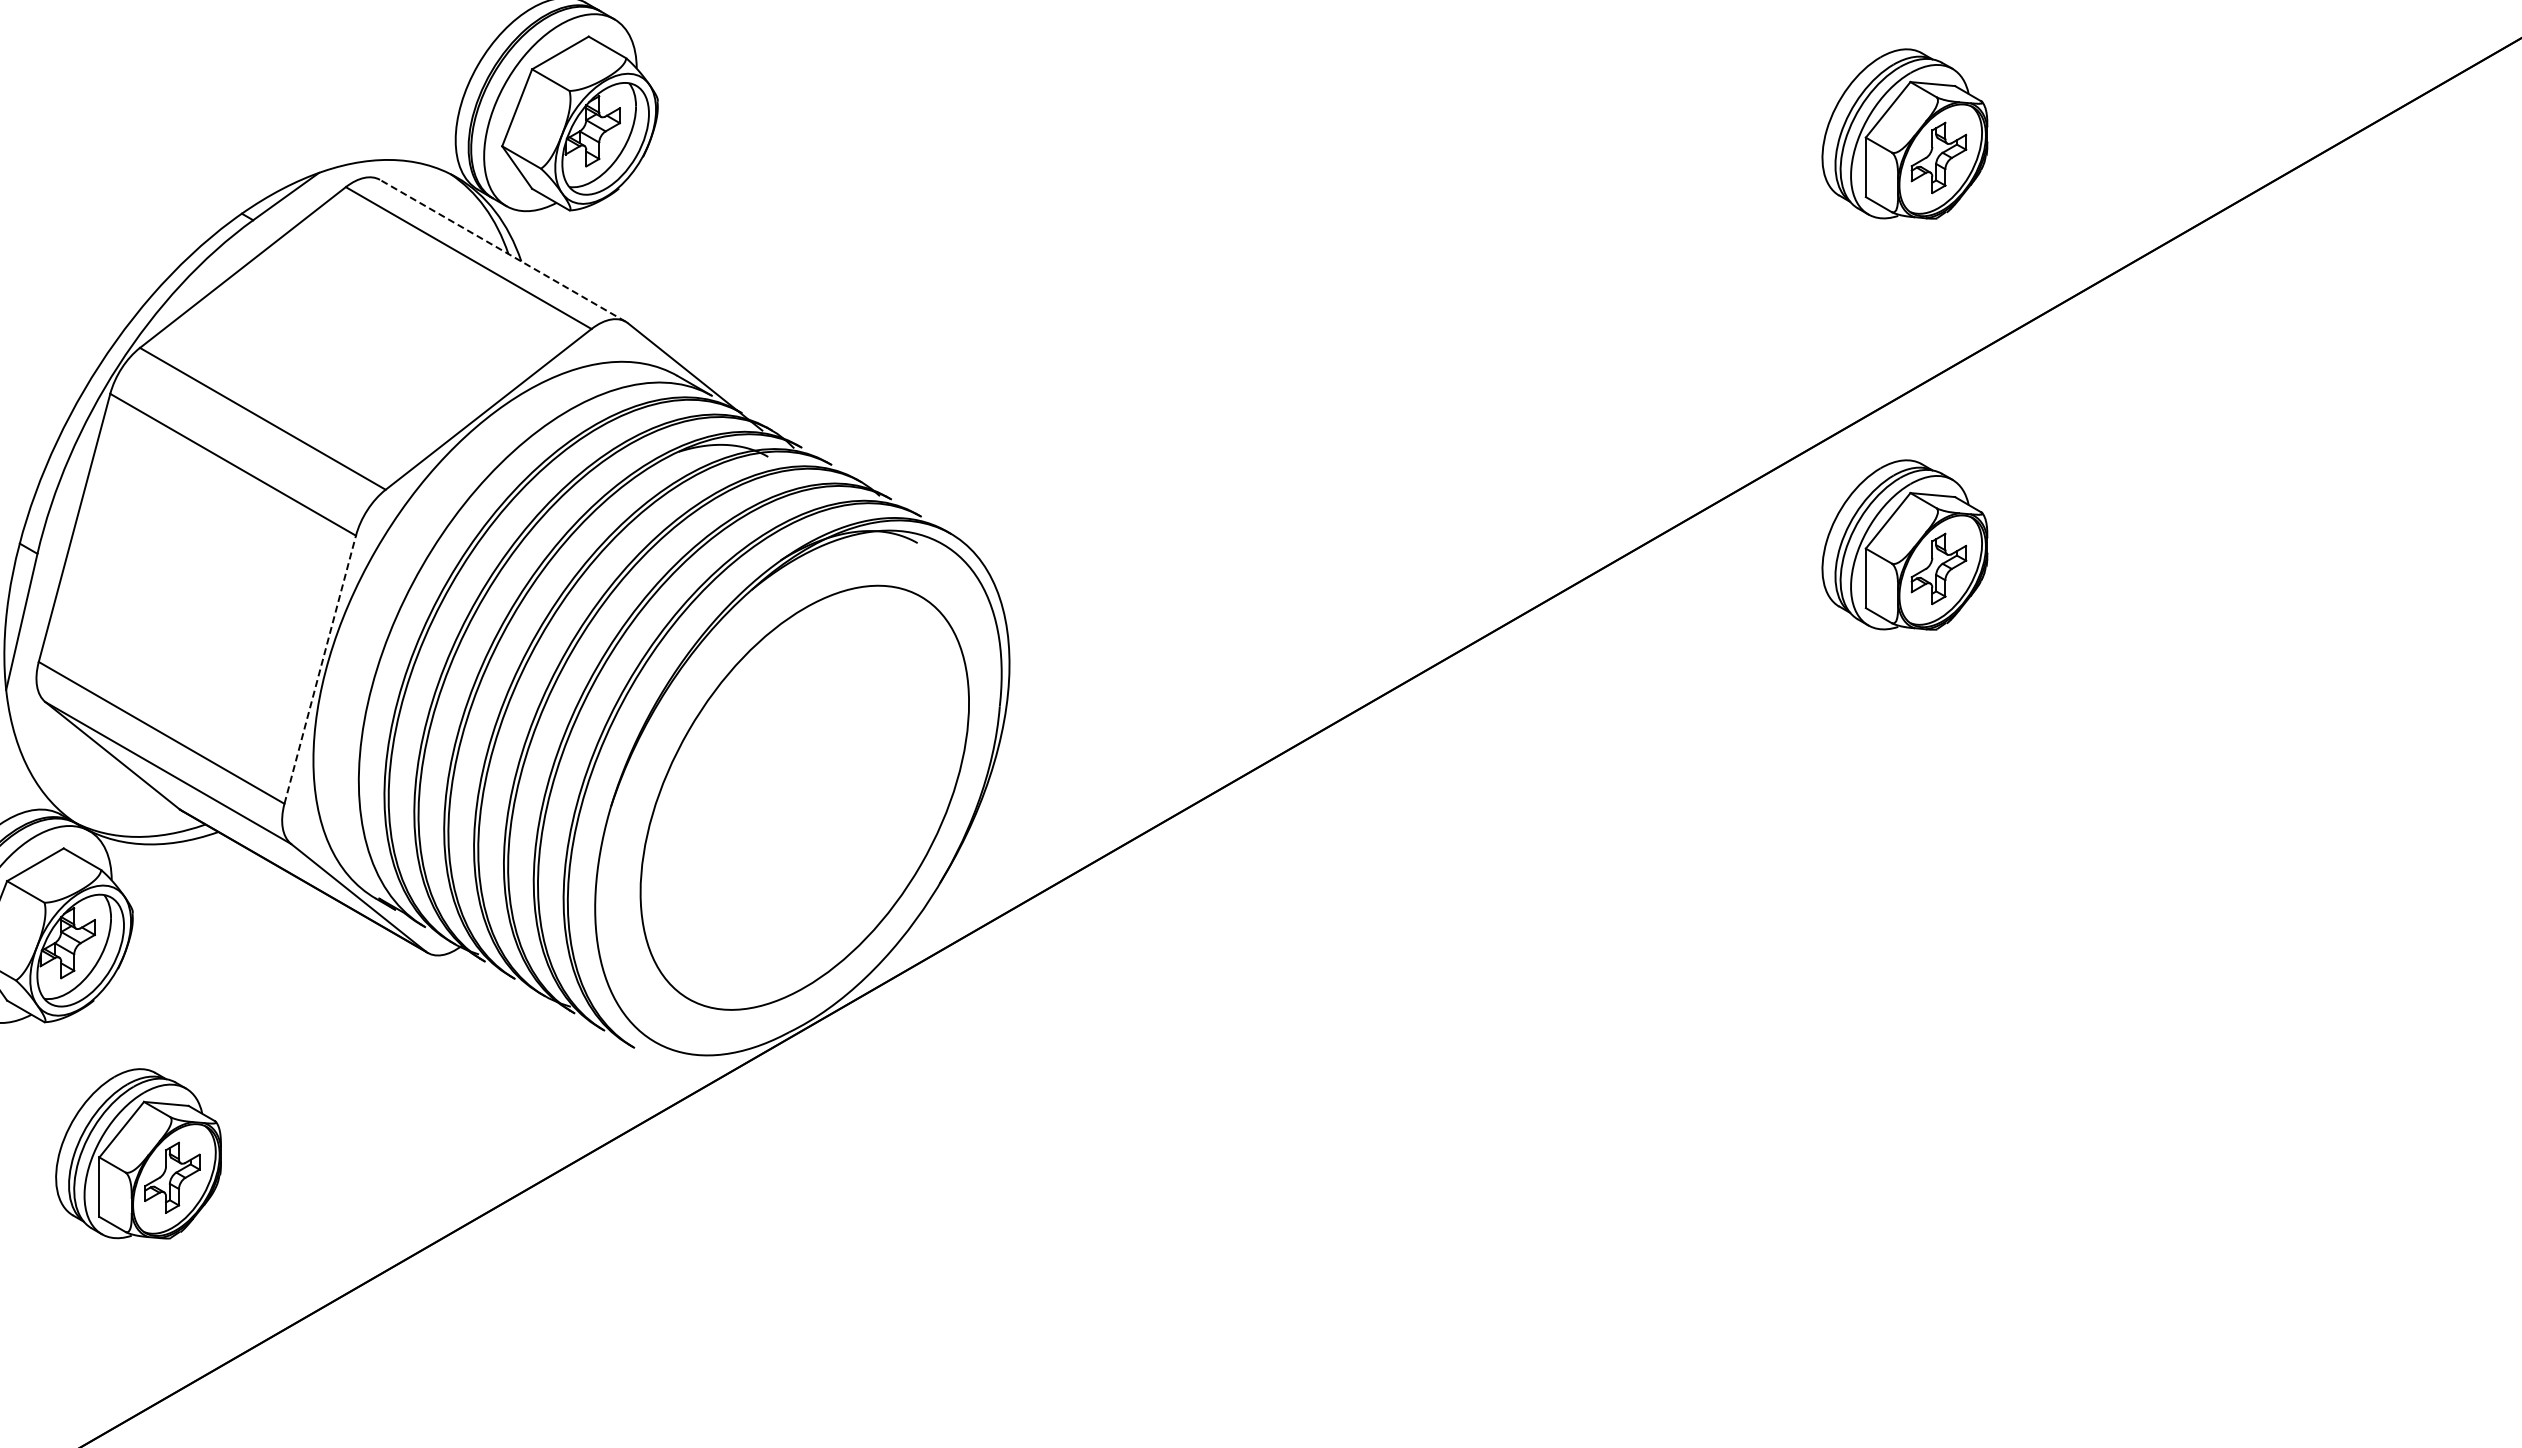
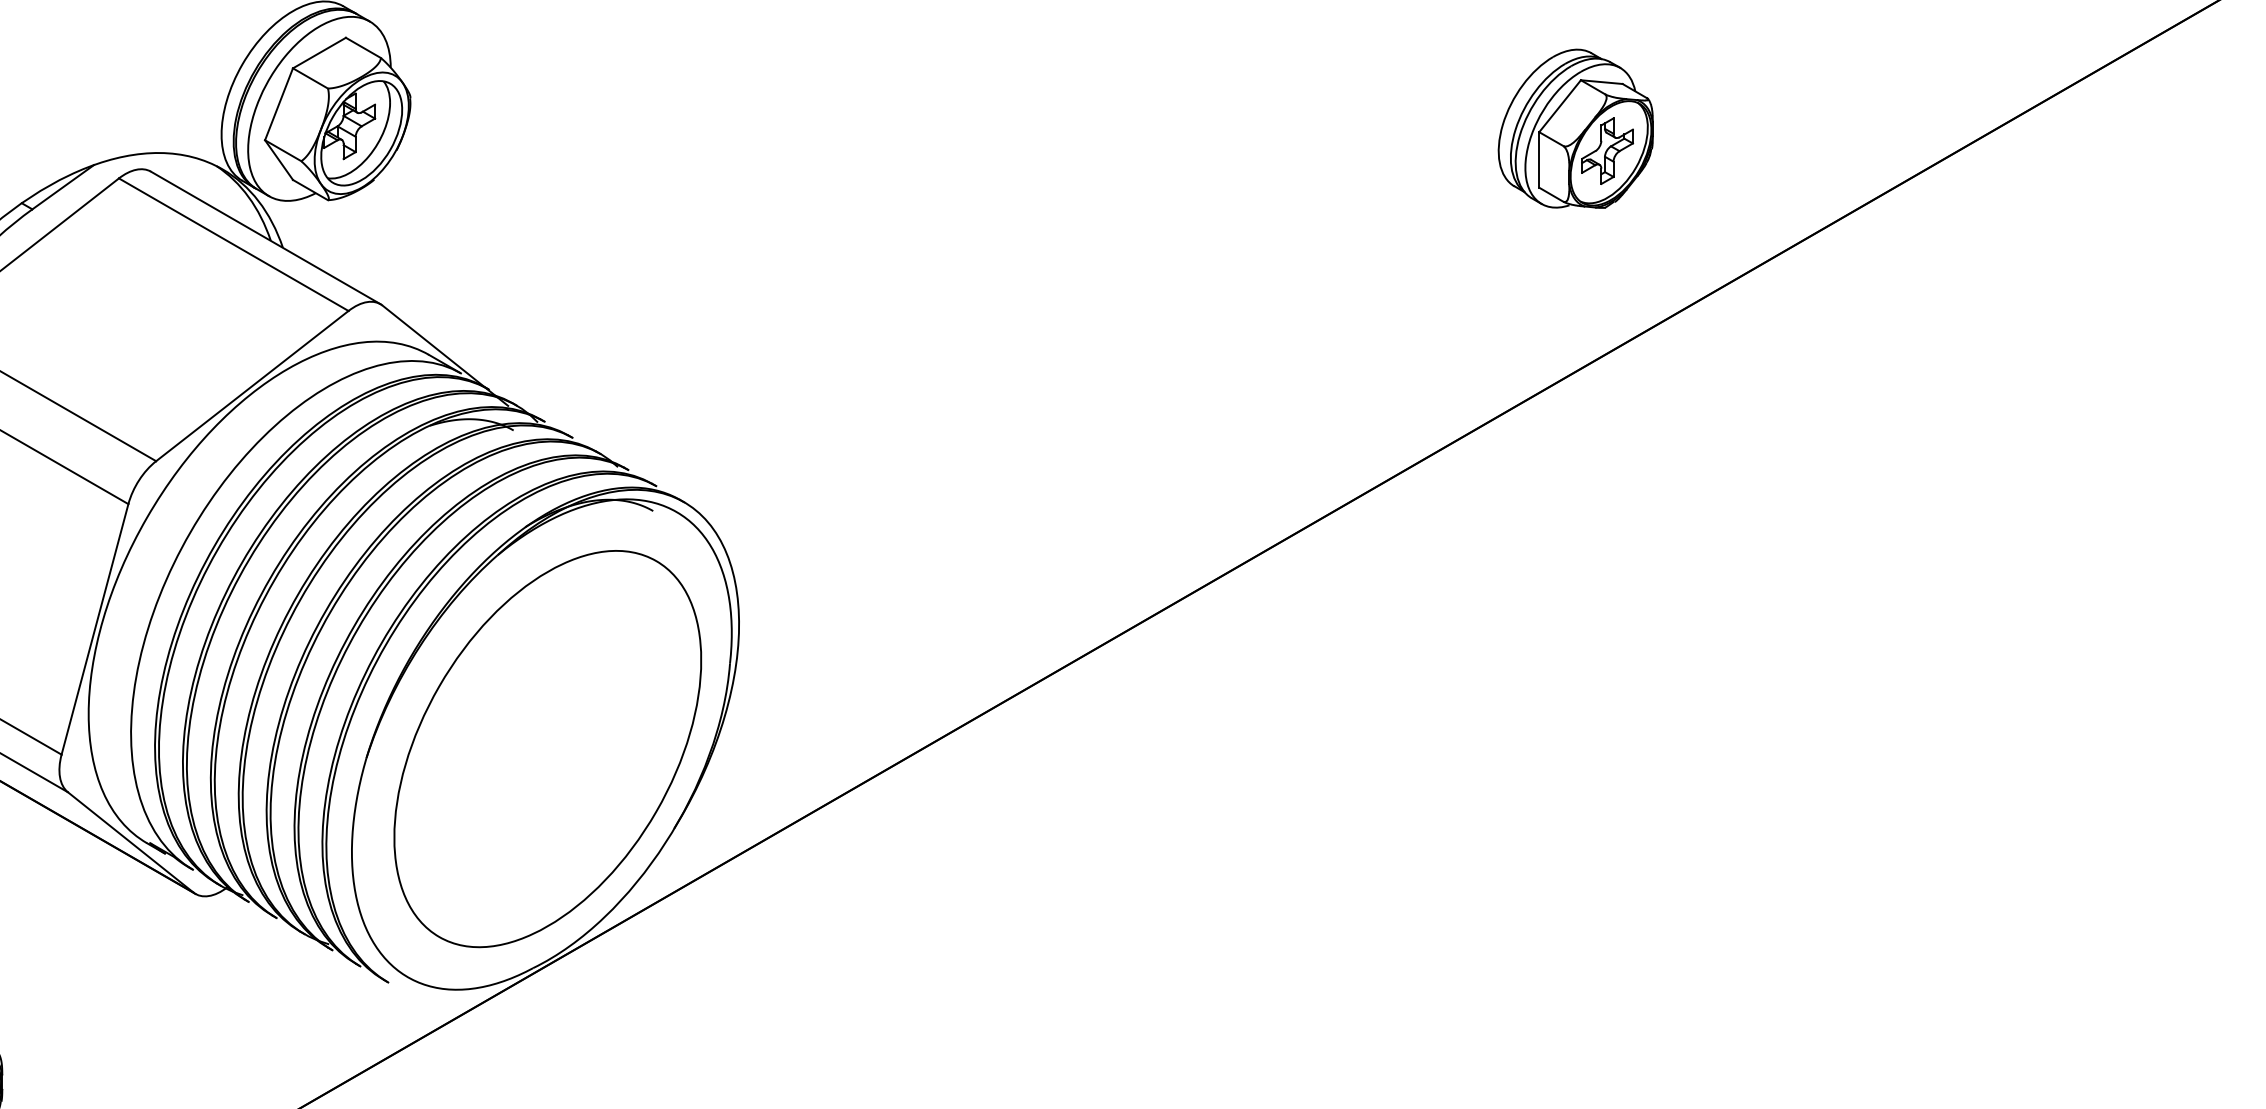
line: (502, 250) -> (265, 237), dashed -> solid
part: (1904, 544) -> (1575, 512), removed
line: (320, 669) -> (95, 629), dashed -> solid

